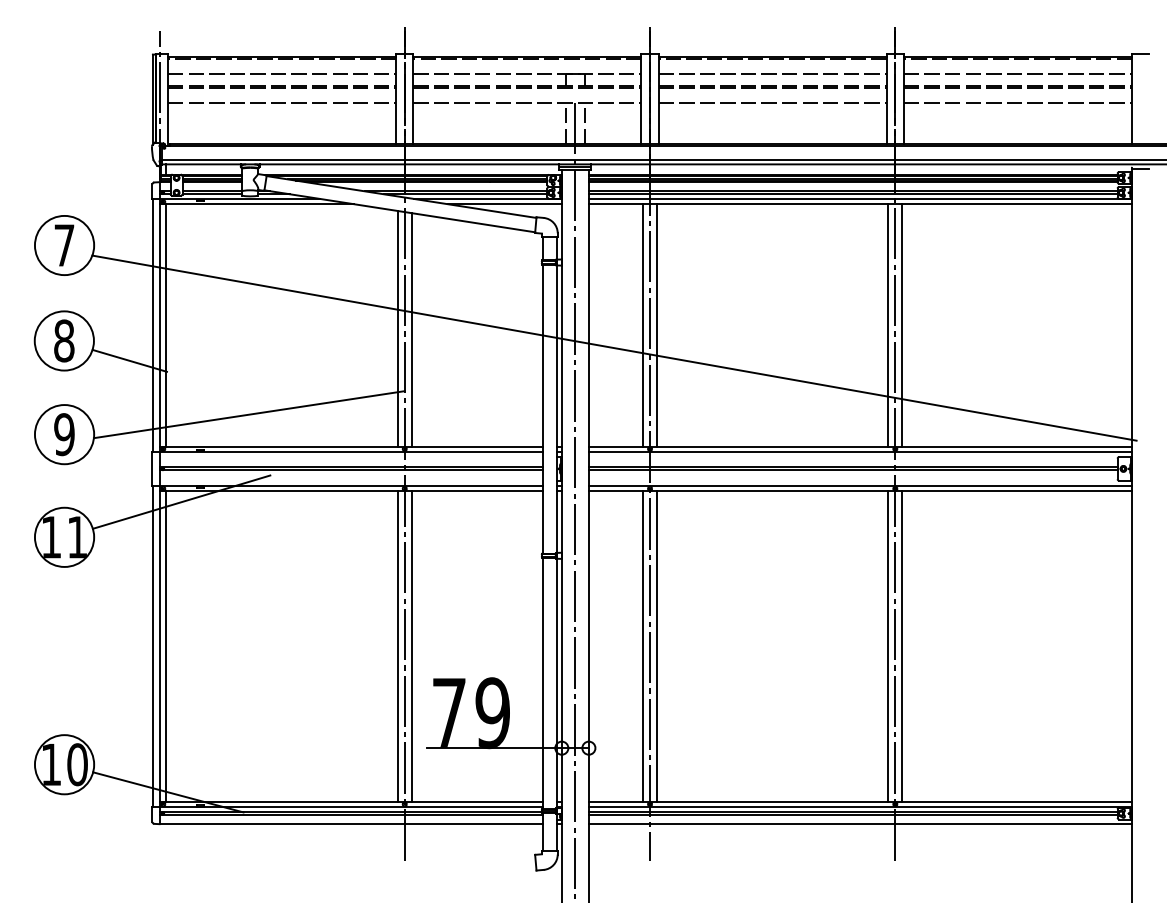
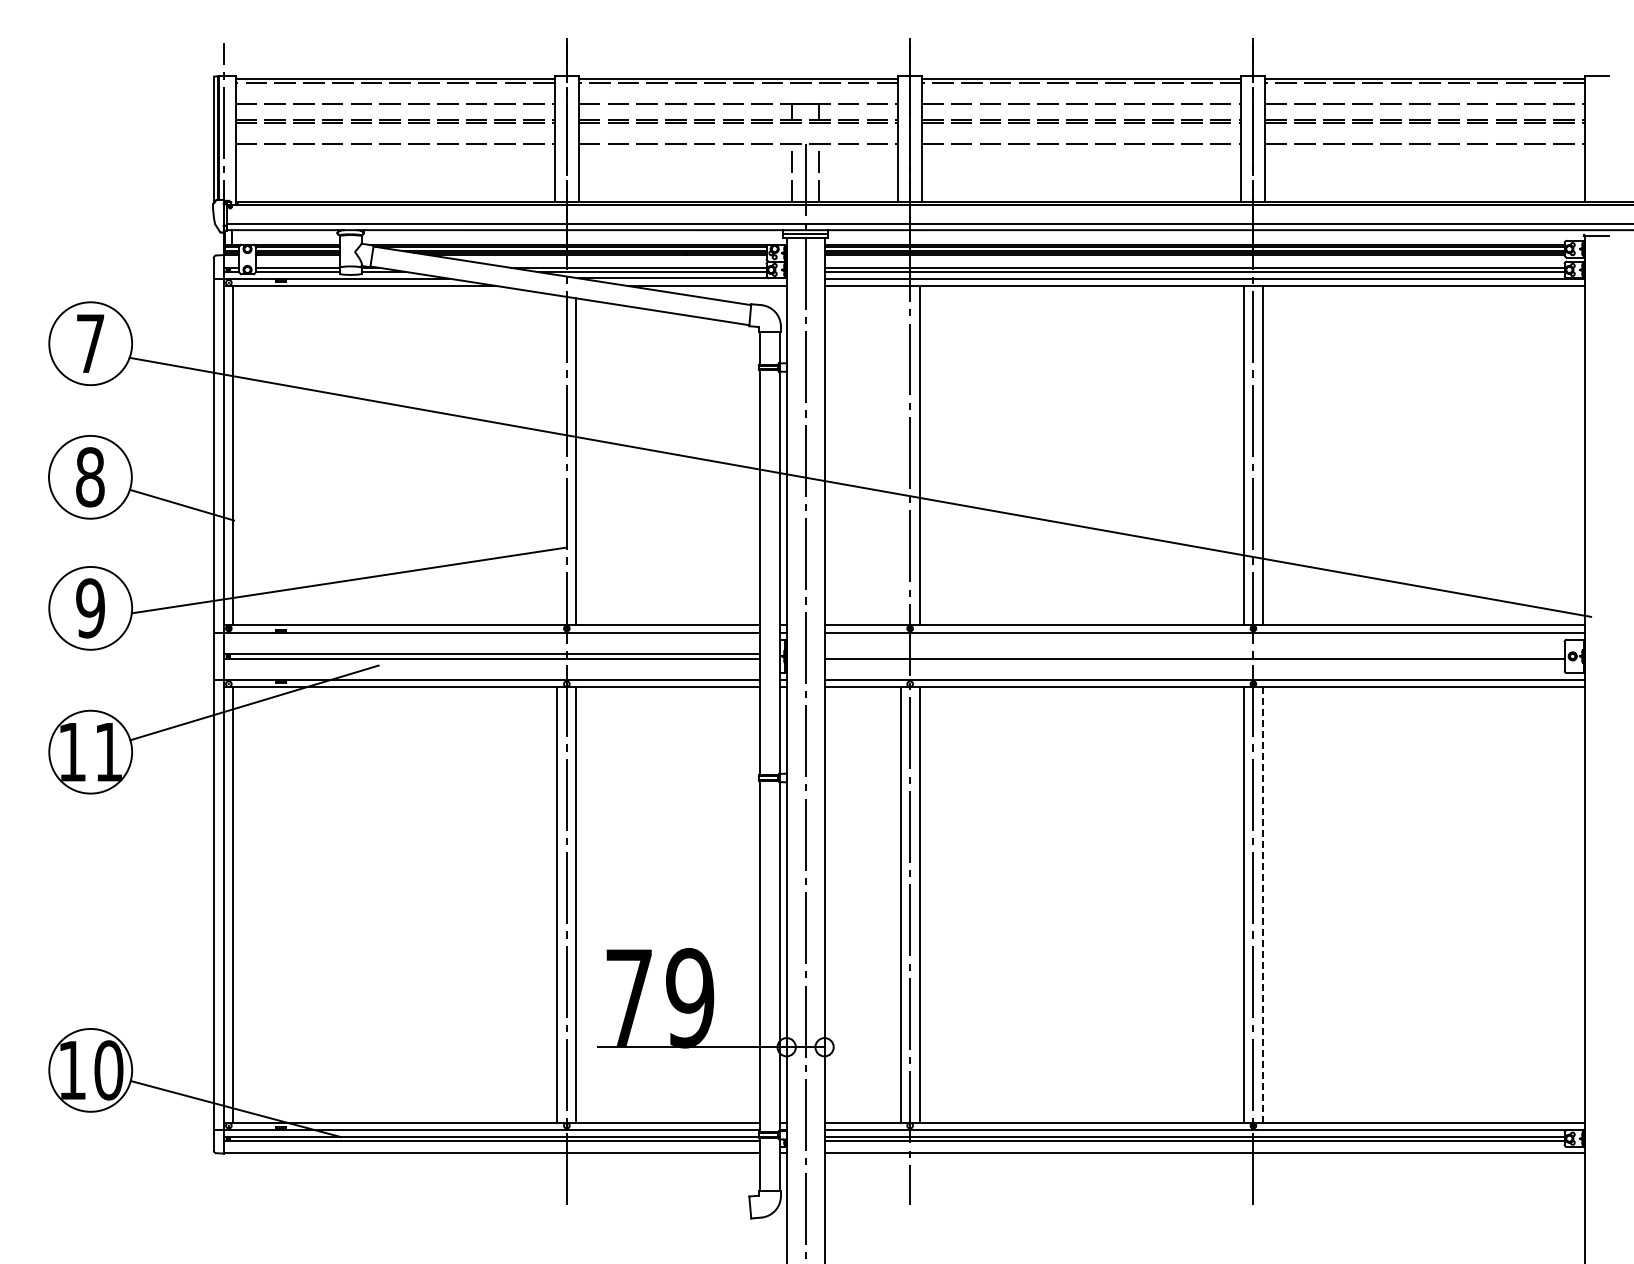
line: (643, 325) -> (900, 455), removed
line: (398, 328) -> (557, 460), removed
line: (853, 467) -> (1194, 654), removed
line: (902, 646) -> (1263, 904), solid -> dashed

